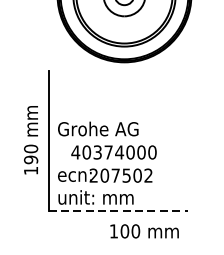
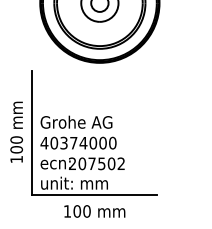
text: (113, 151) -> (78, 142), moved
text: (30, 159) -> (16, 149), 190 -> 100
line: (118, 211) -> (94, 195), dashed -> solid
text: (144, 231) -> (94, 211), moved

